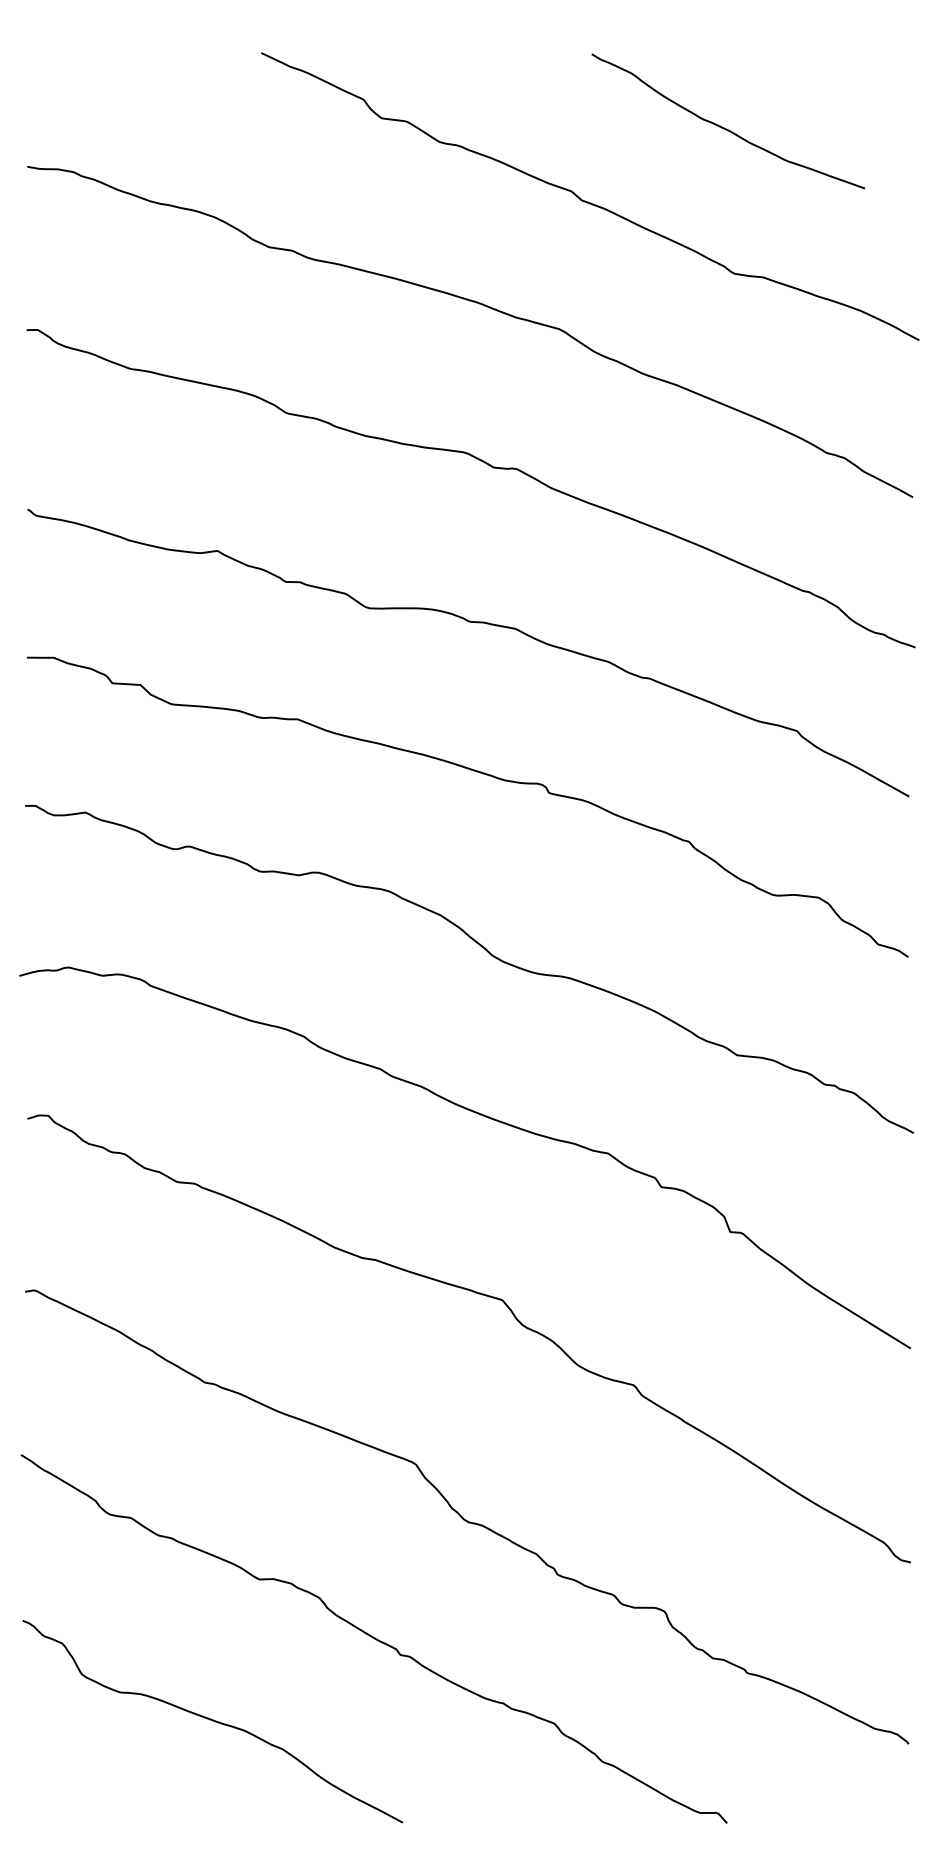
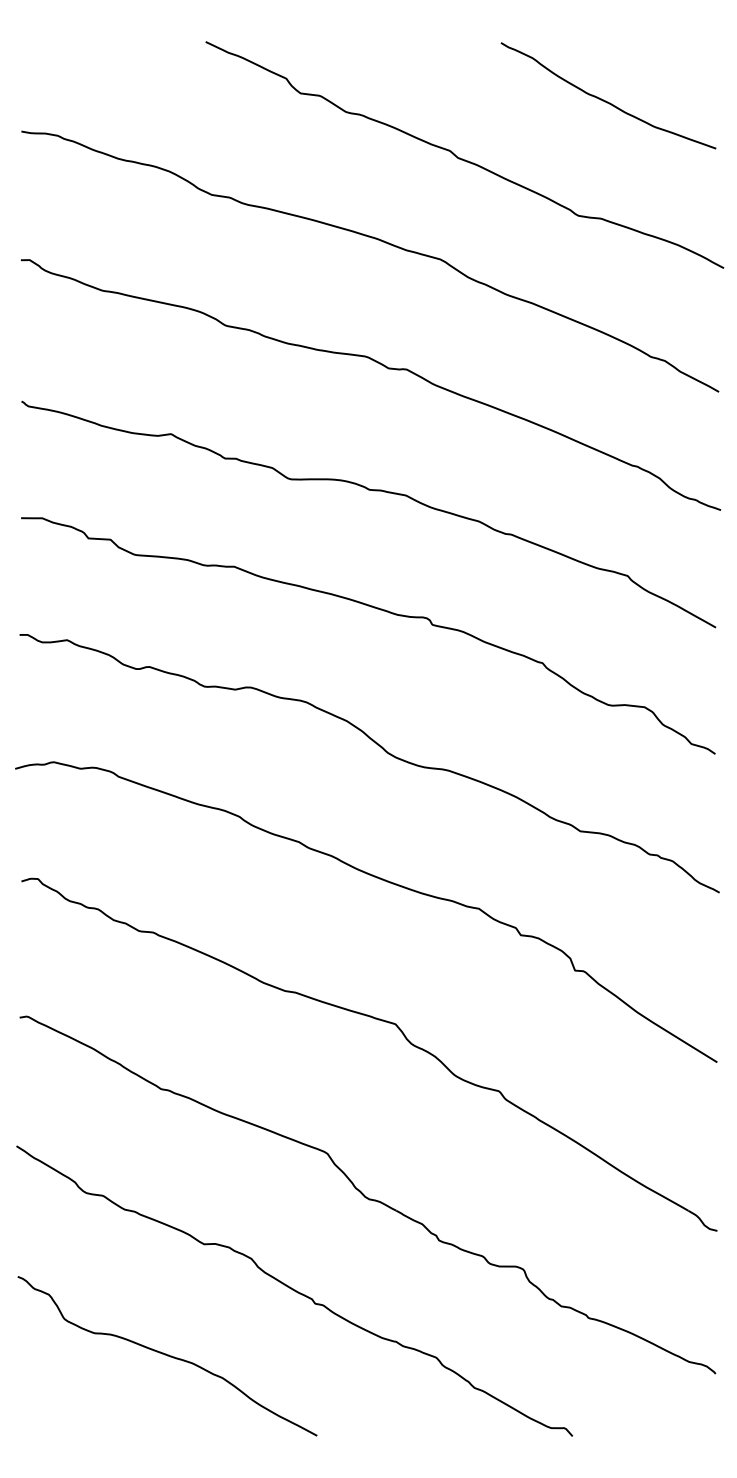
curve: (724, 127) -> (605, 100), moved

